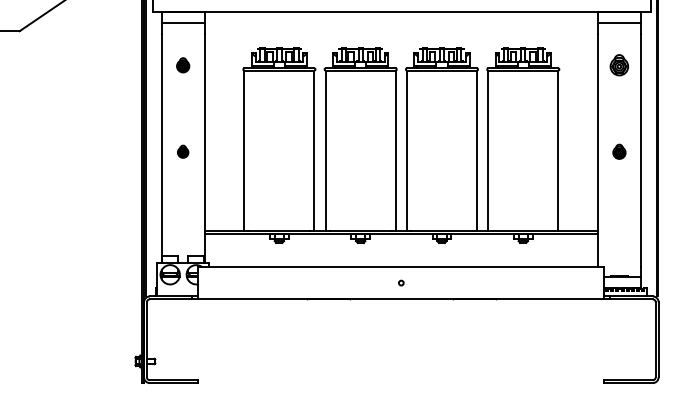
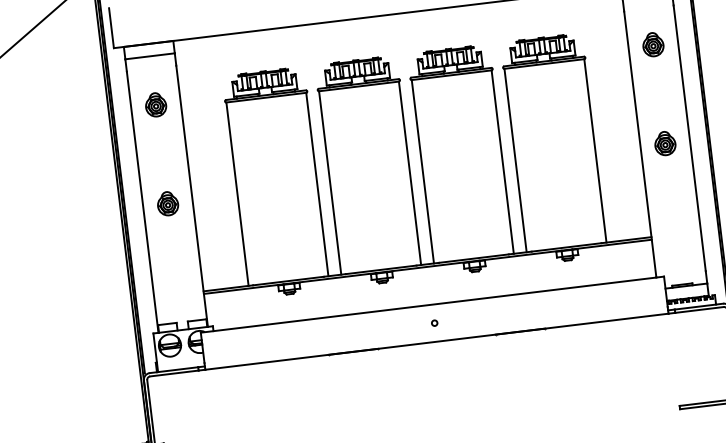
part: (182, 65) -> (155, 105), size x1.43
part: (182, 151) -> (166, 203), size x1.67
part: (619, 151) -> (665, 143), size x1.43

